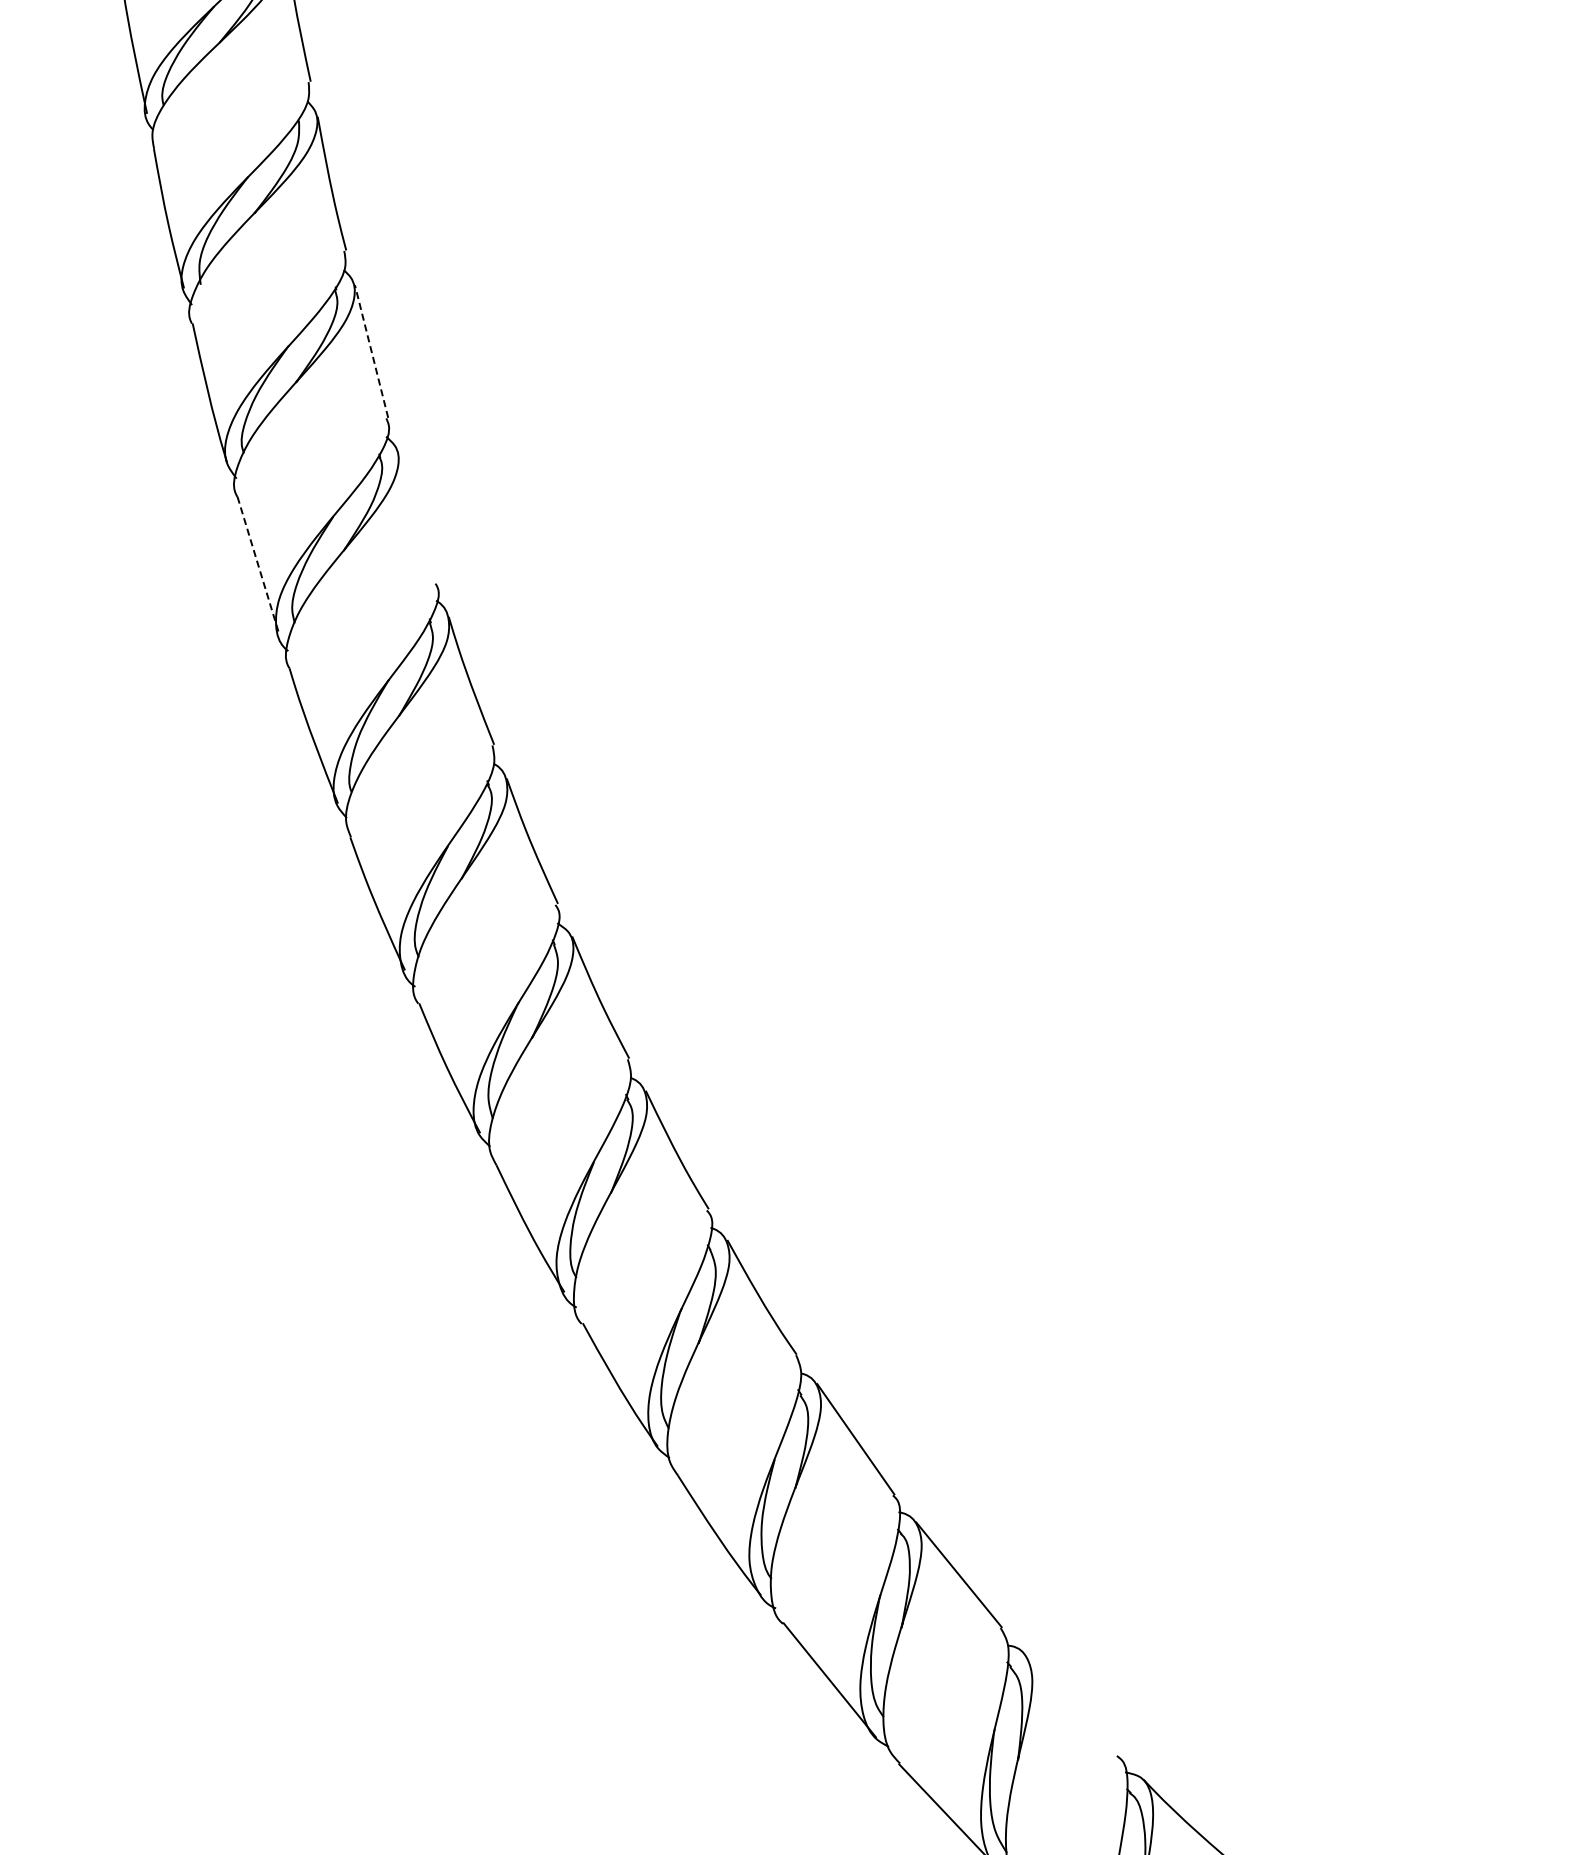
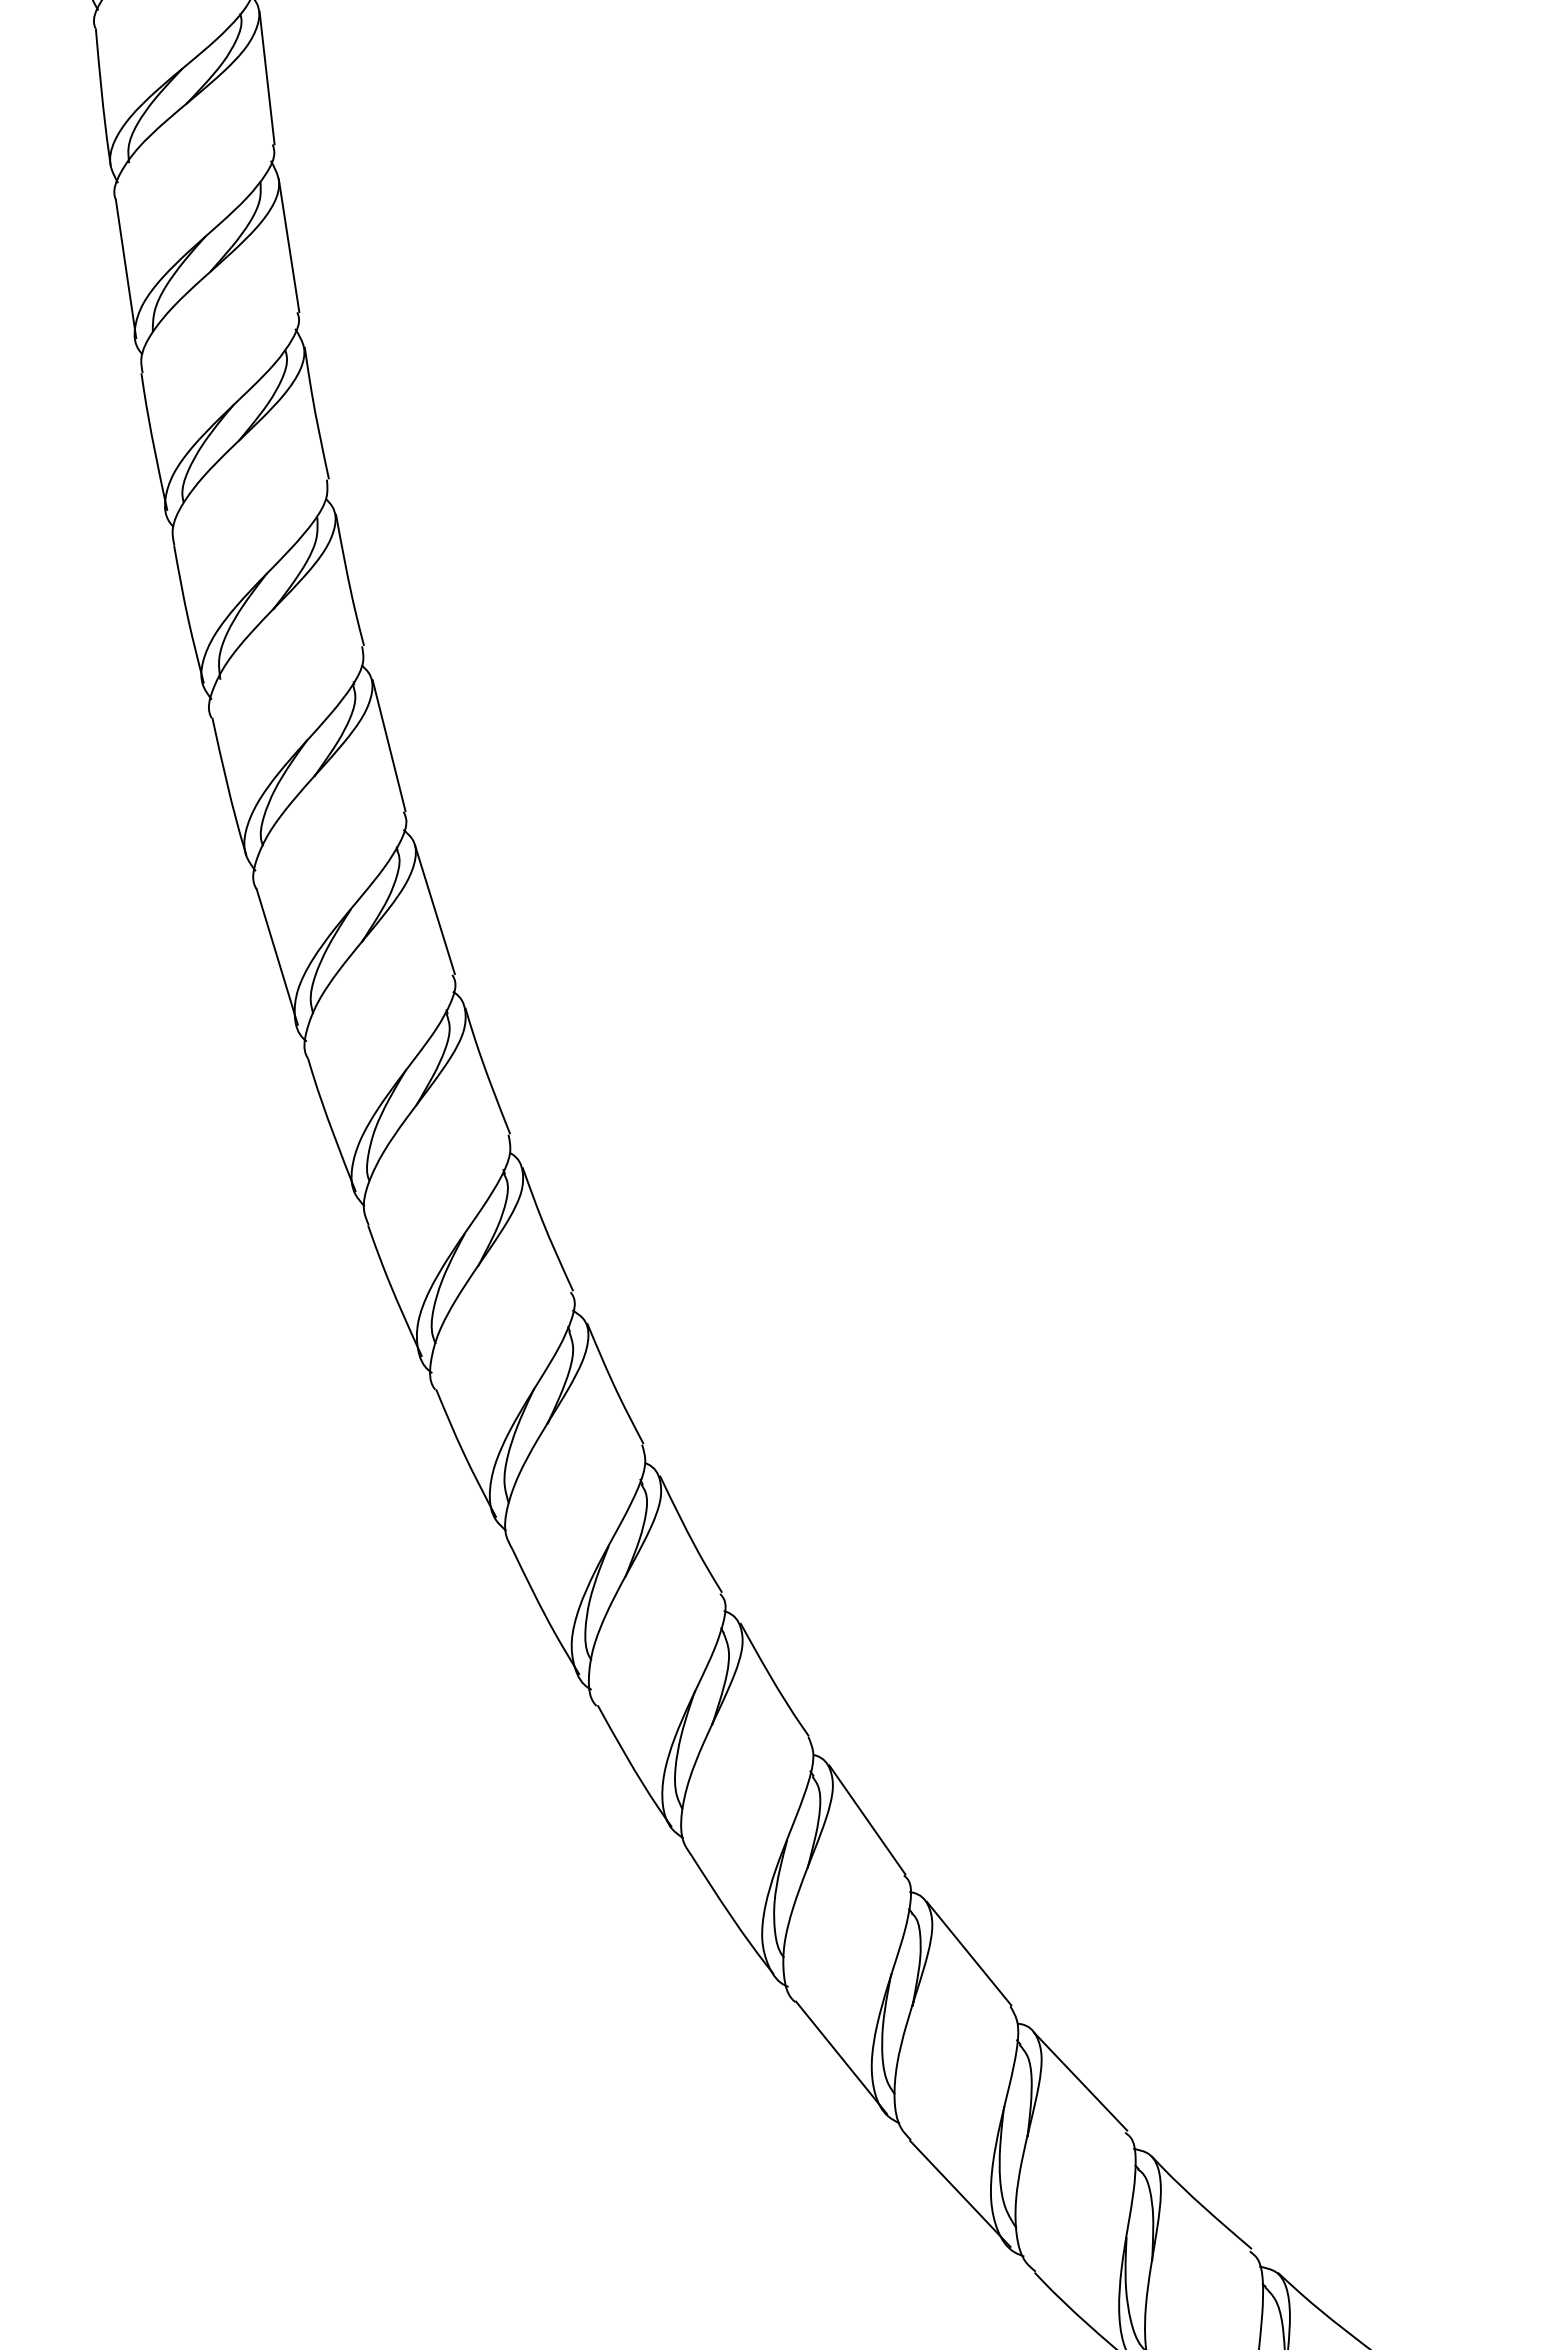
line: (372, 351) -> (389, 745), dashed -> solid
line: (417, 517) -> (434, 909), added
line: (258, 565) -> (277, 956), dashed -> solid
line: (1071, 1704) -> (1080, 2081), added

